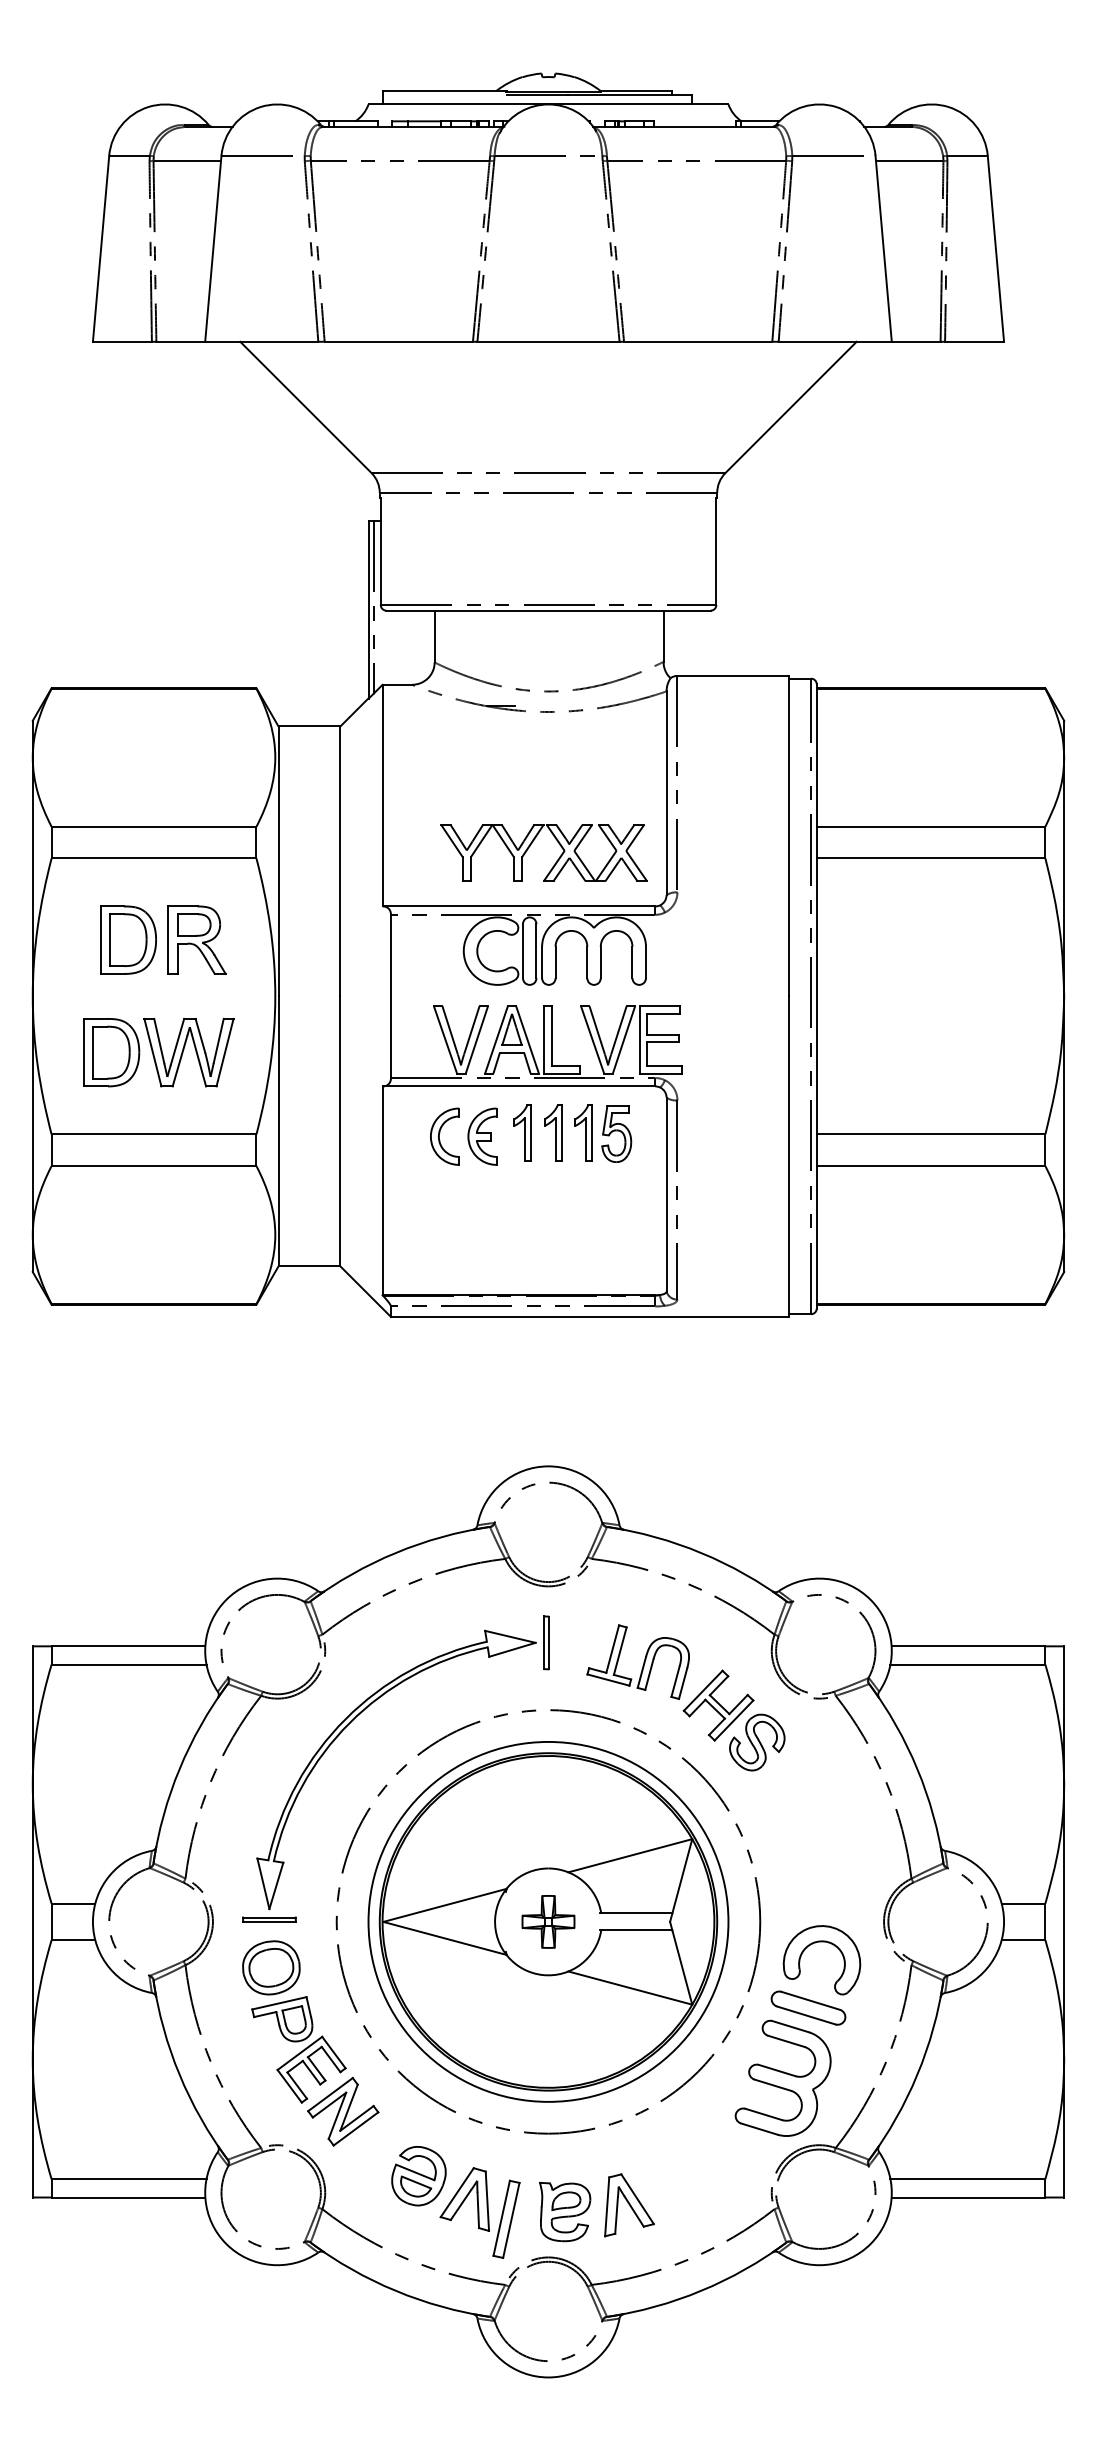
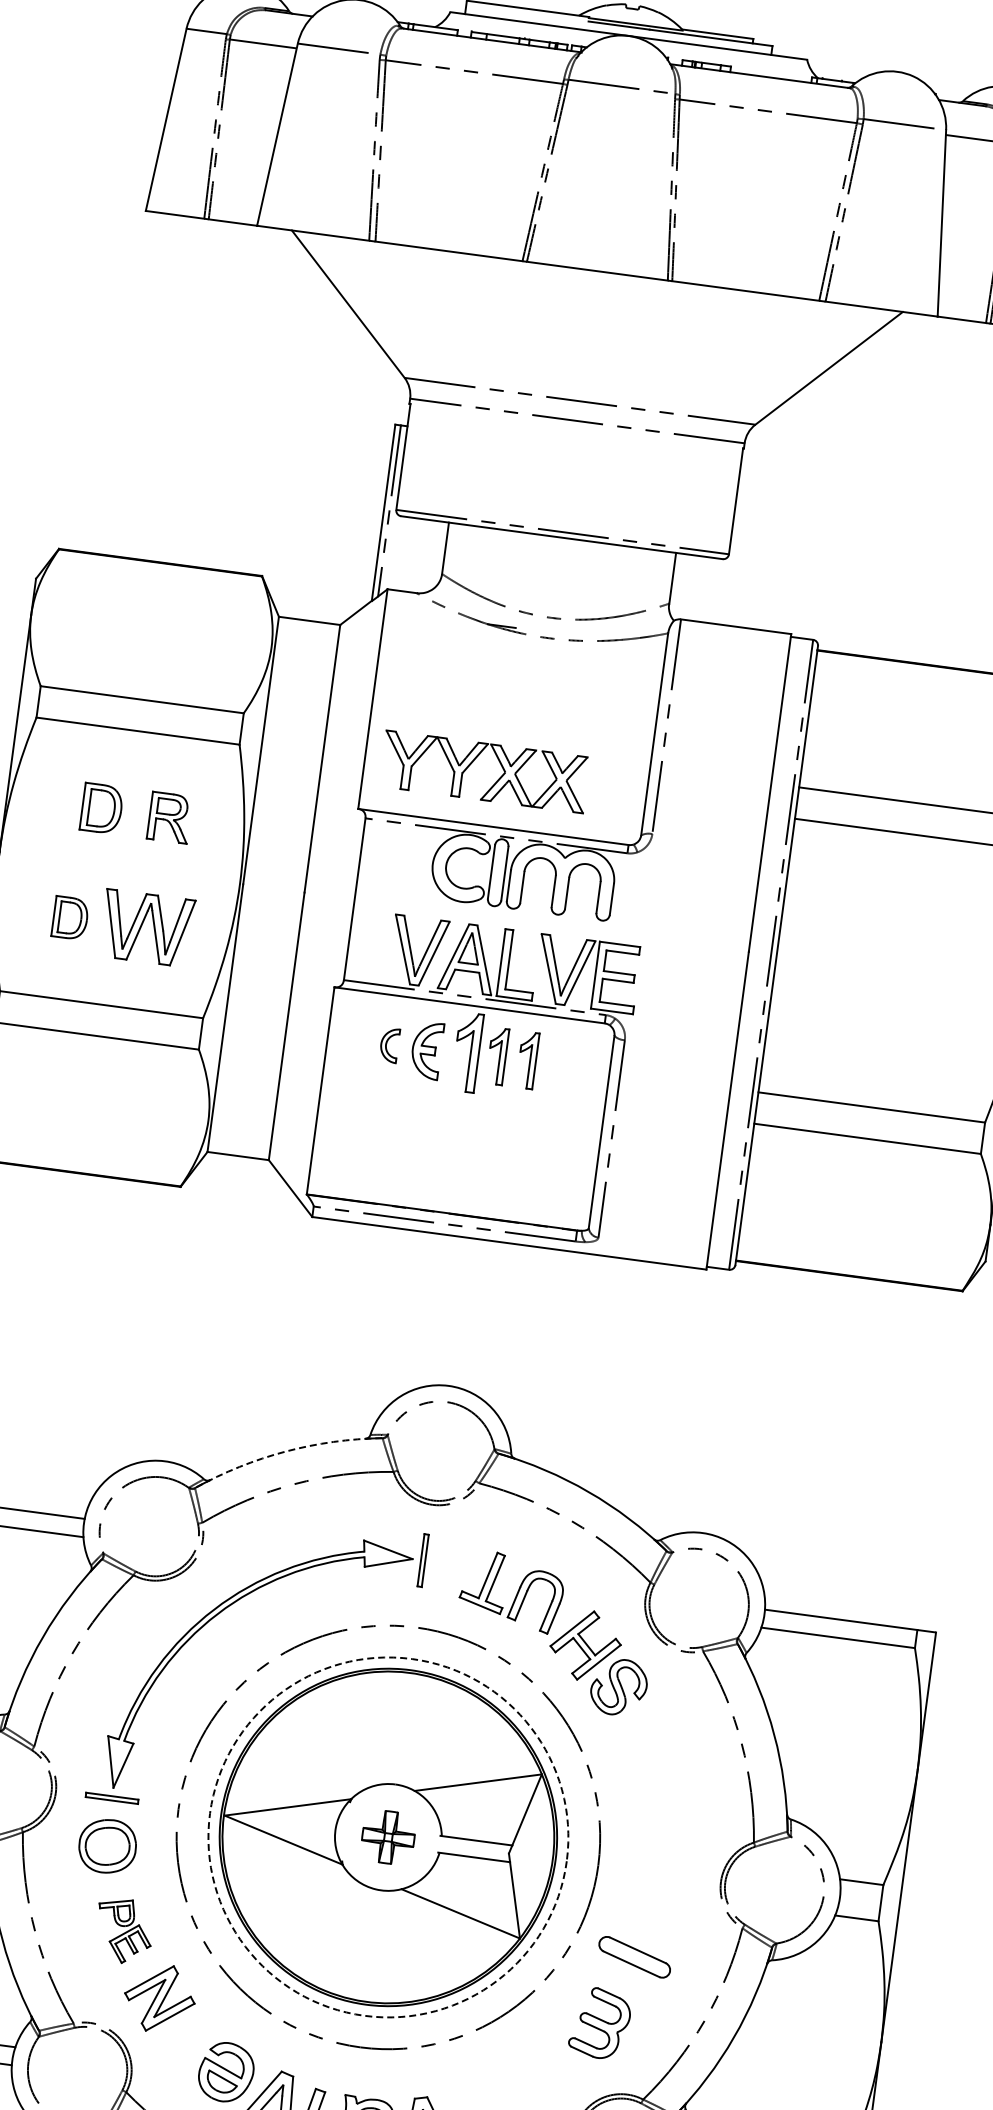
part: (532, 843) -> (474, 760), moved
part: (128, 939) -> (102, 808), size x0.7
part: (196, 939) -> (169, 817), size x0.7
part: (111, 1052) -> (70, 917), size x0.6
part: (522, 1132) -> (467, 1051), size x1.4
part: (616, 1133) -> (560, 1064), removed
part: (444, 1136) -> (389, 1045), size x0.6
arc: (395, 1553) -> (285, 1452), solid -> dashed
circle: (548, 1921) -> (388, 1837), solid -> dashed
part: (821, 1942) -> (656, 1893), removed
part: (298, 2049) -> (123, 1930), size x0.6
part: (782, 2077) -> (599, 2022), size x0.6

